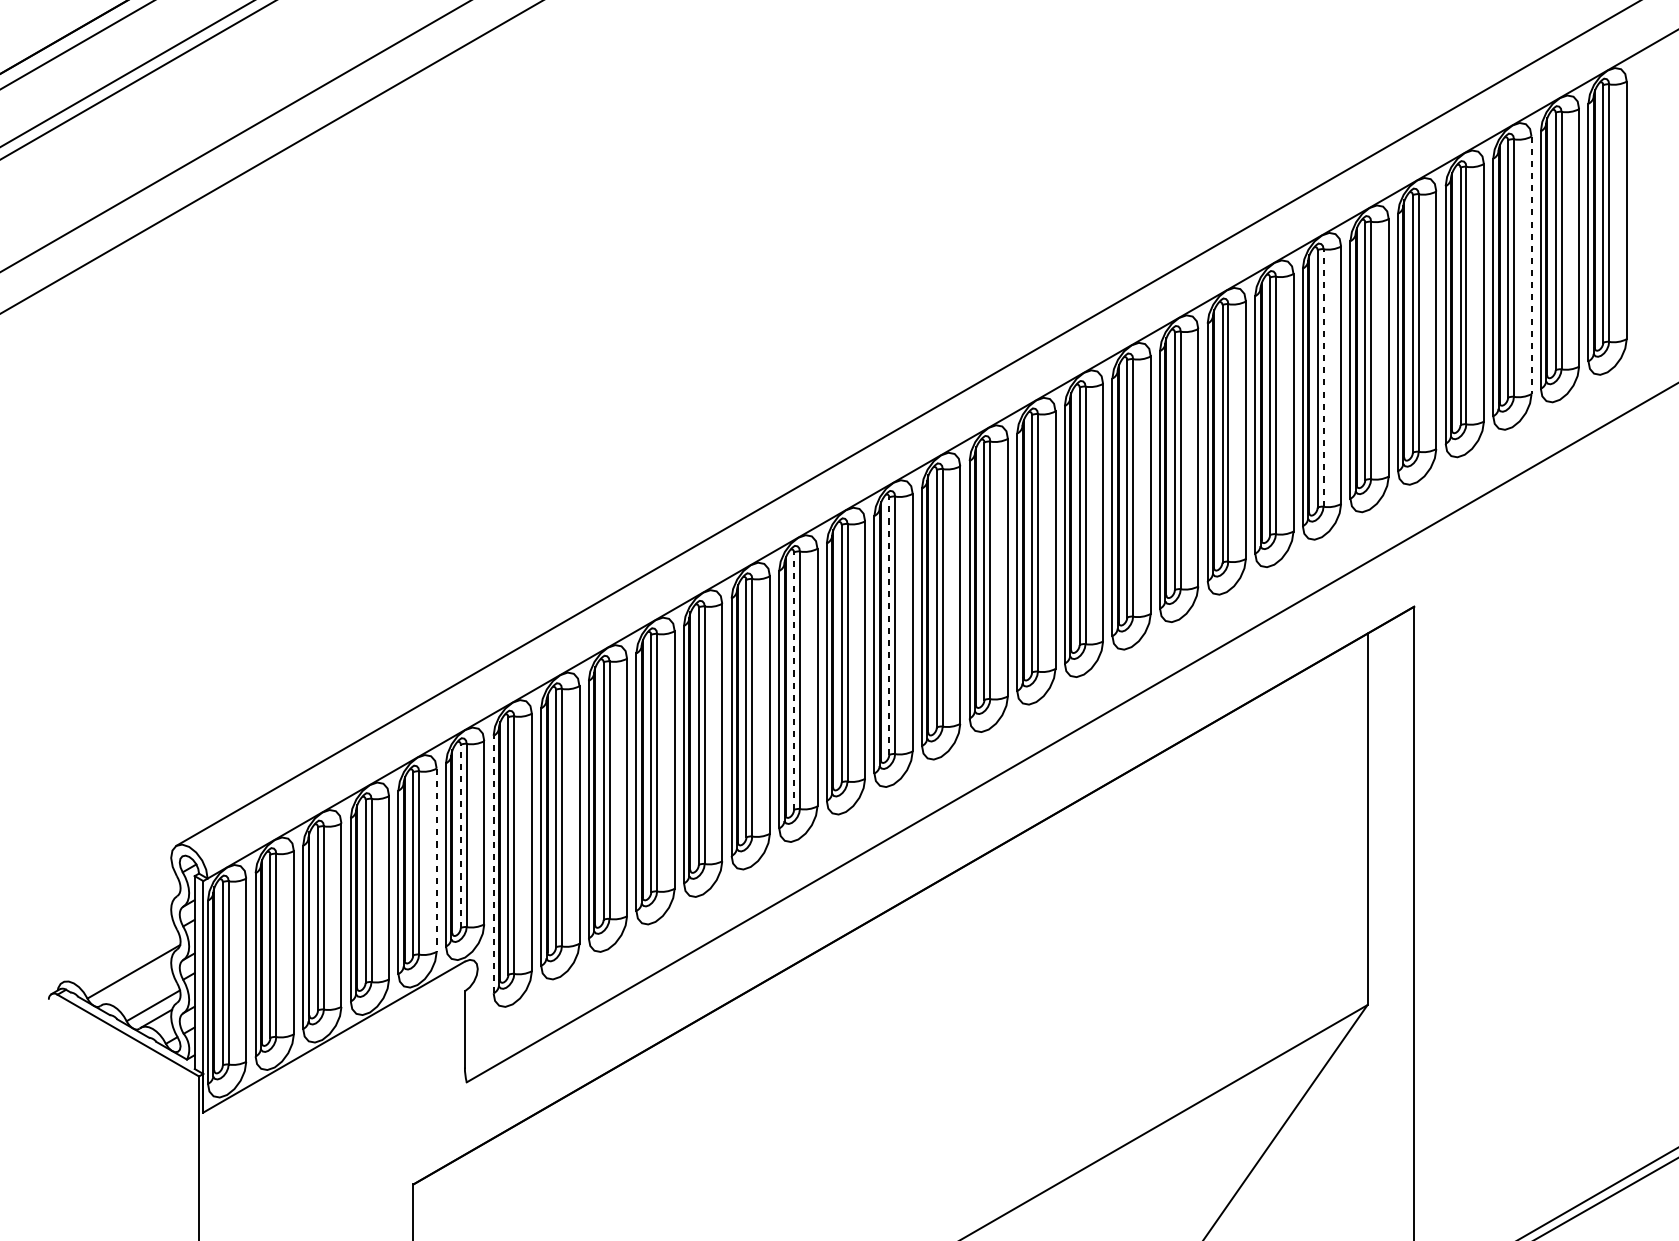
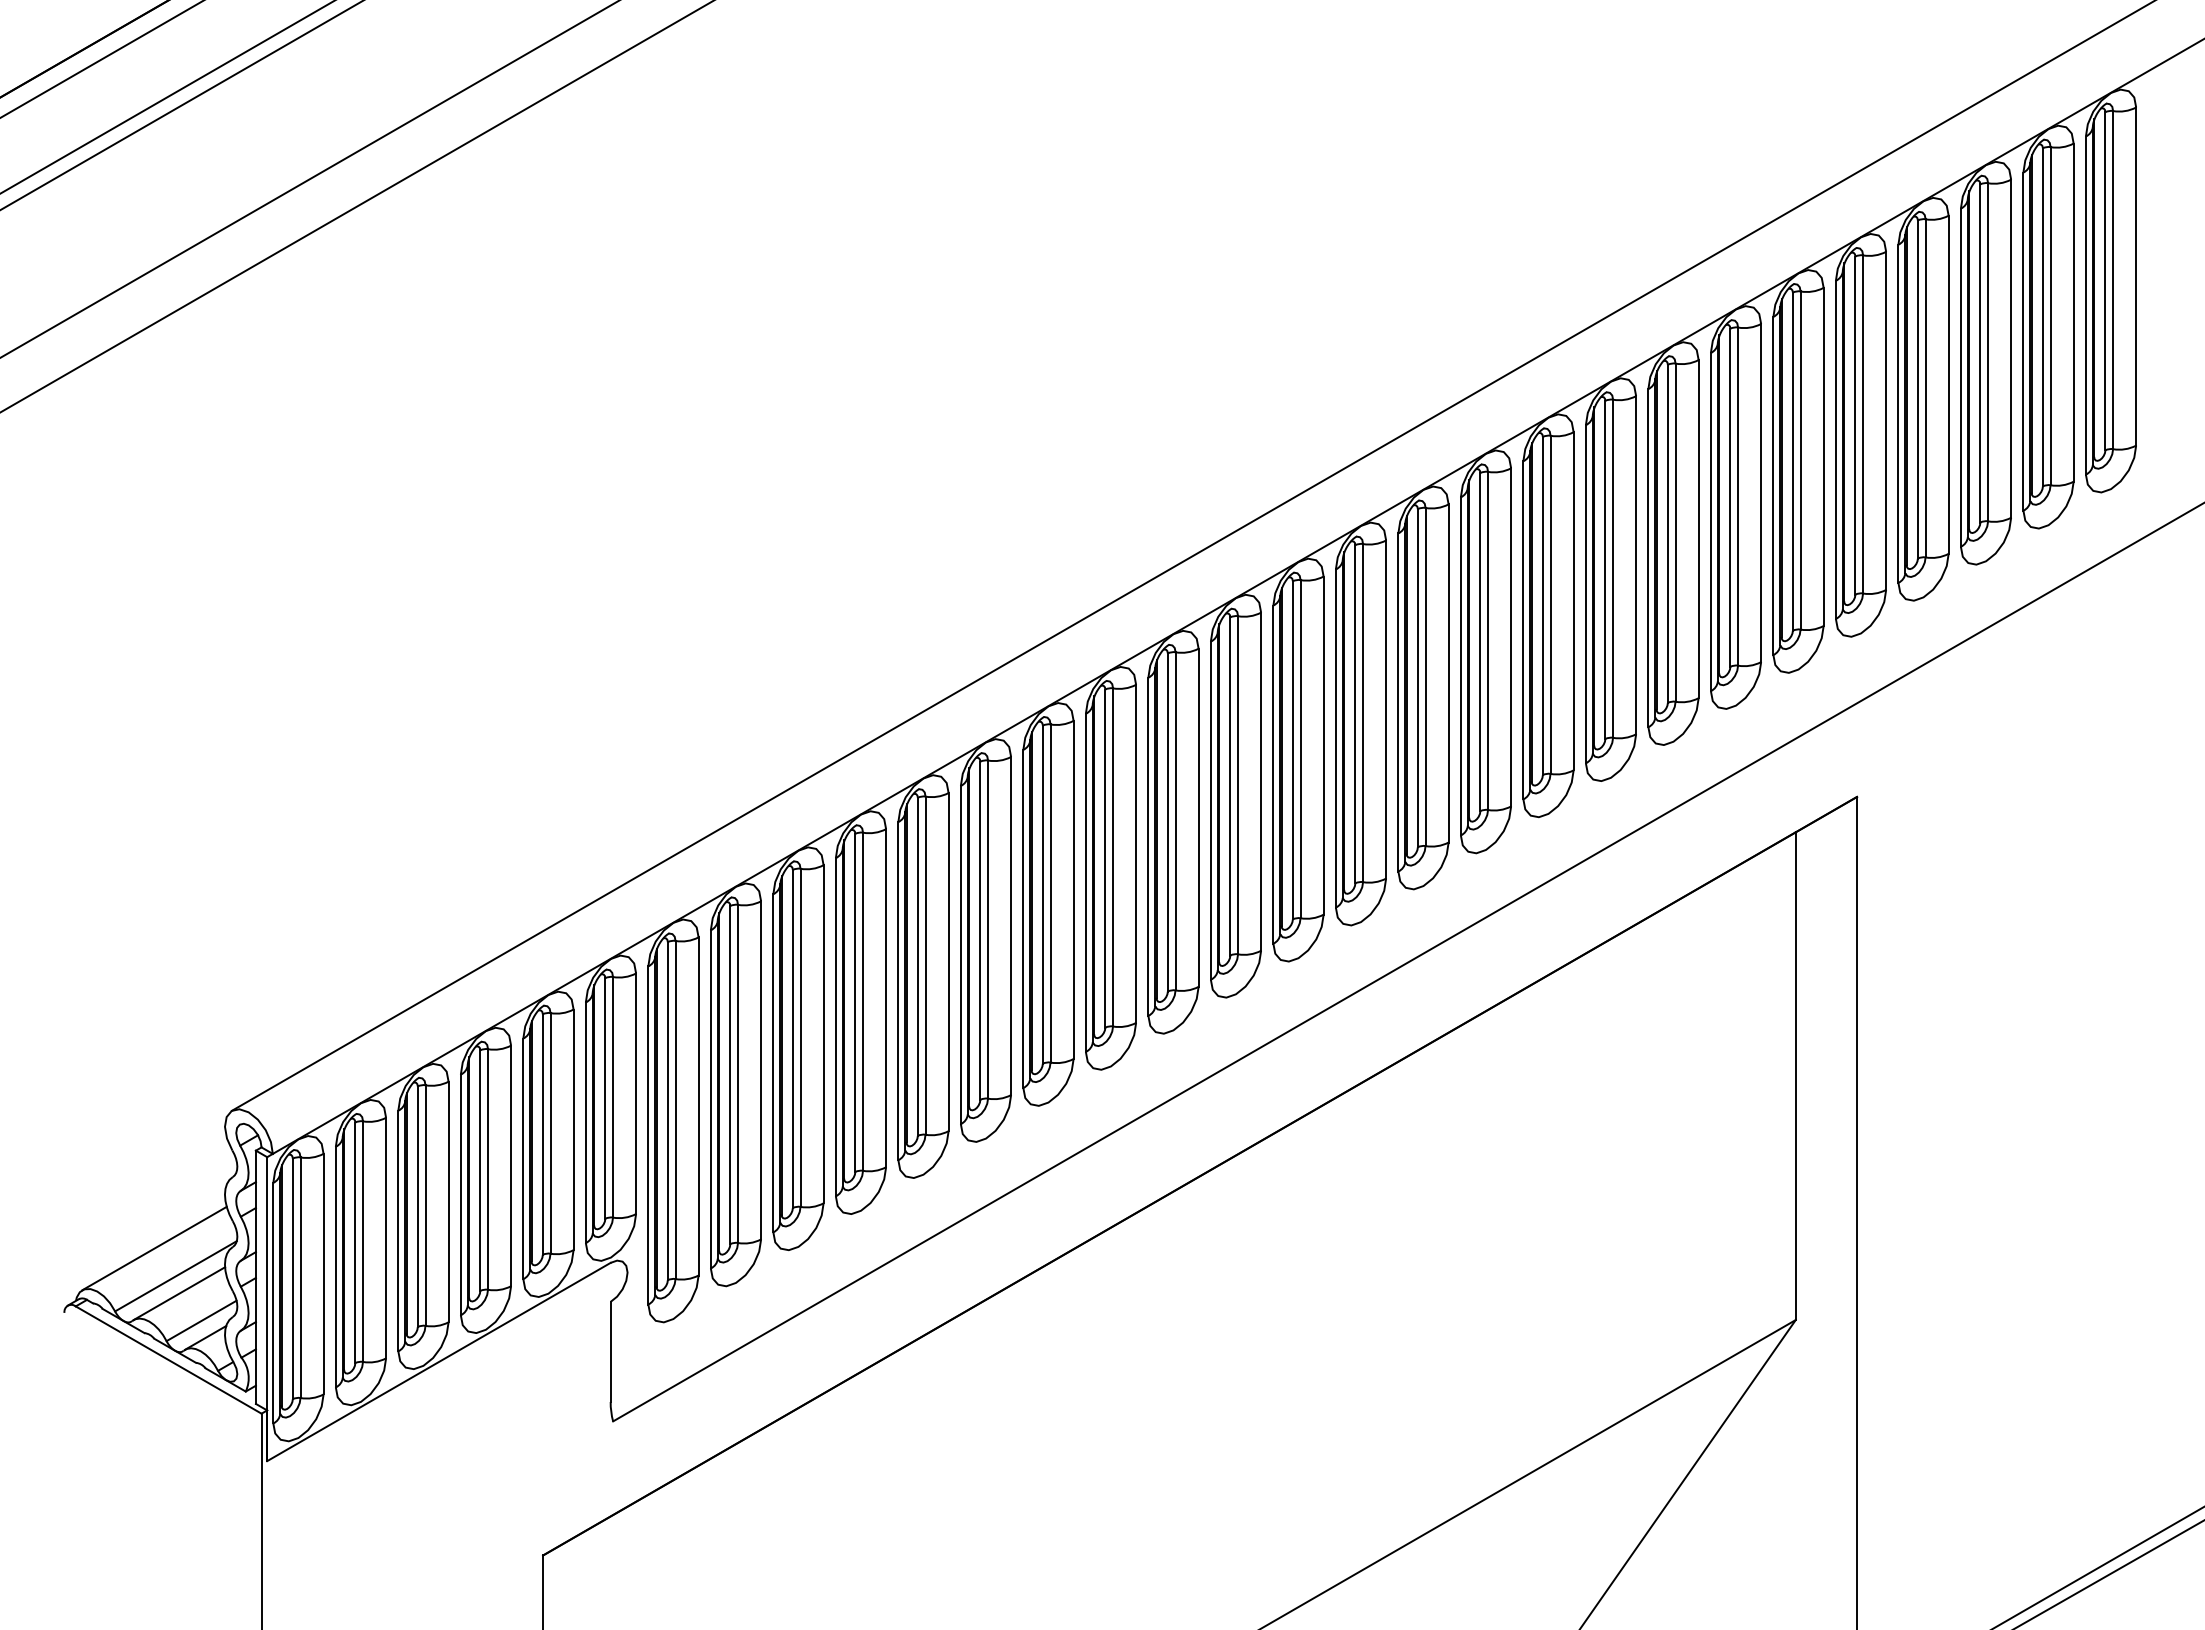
line: (1531, 265) -> (2011, 349), dashed -> solid
line: (1323, 377) -> (1738, 496), dashed -> solid
line: (889, 626) -> (1167, 822), dashed -> solid
line: (793, 681) -> (1042, 894), dashed -> solid
line: (460, 836) -> (605, 1098), dashed -> solid
line: (436, 860) -> (573, 1130), dashed -> solid
line: (493, 863) -> (648, 1134), dashed -> solid
line: (117, 950) -> (154, 1248), added
line: (136, 984) -> (179, 1293), added

